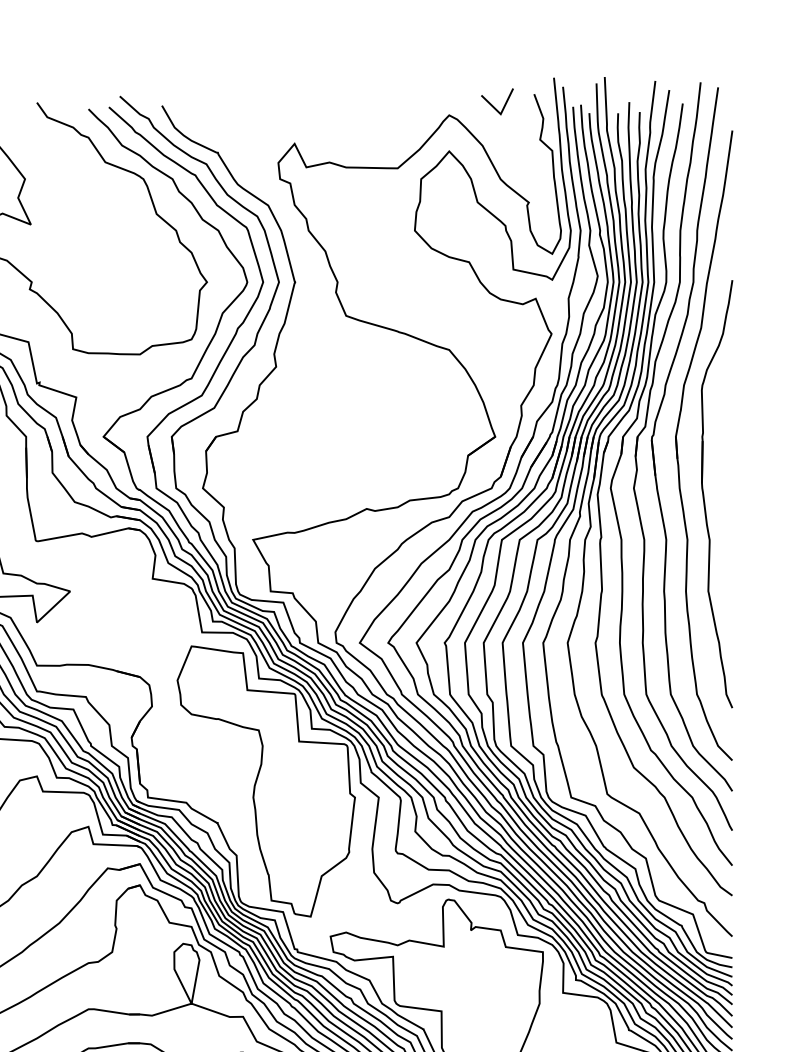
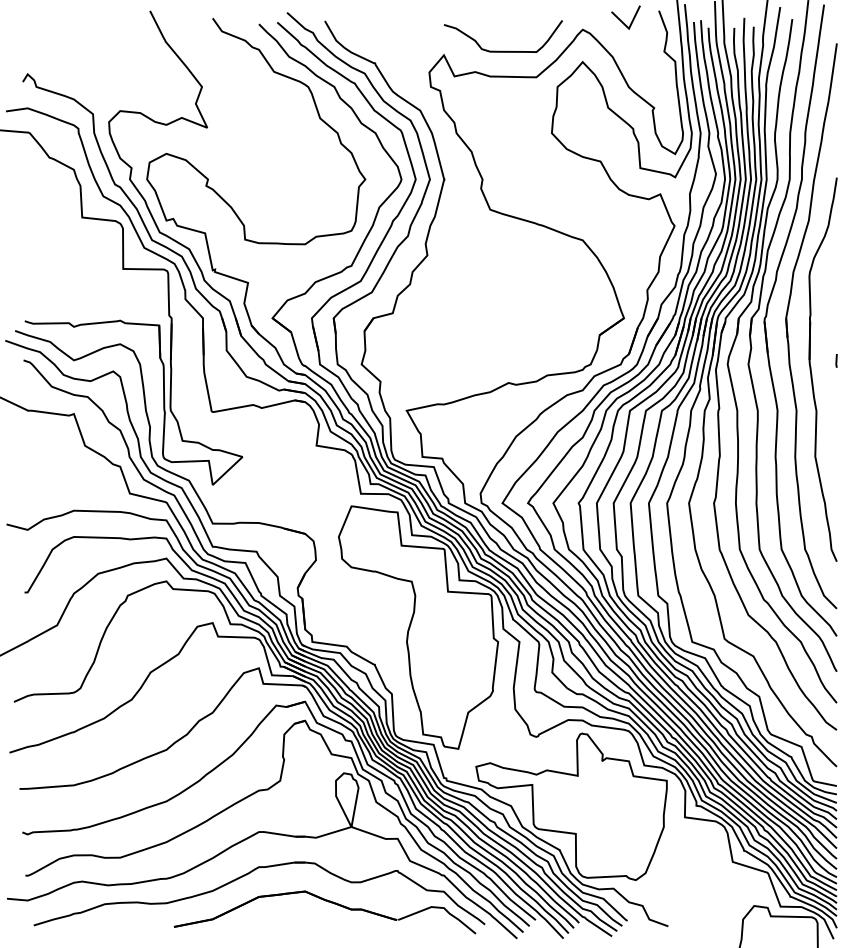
curve: (359, 138) -> (502, 50), added
line: (731, 483) -> (836, 360), added

